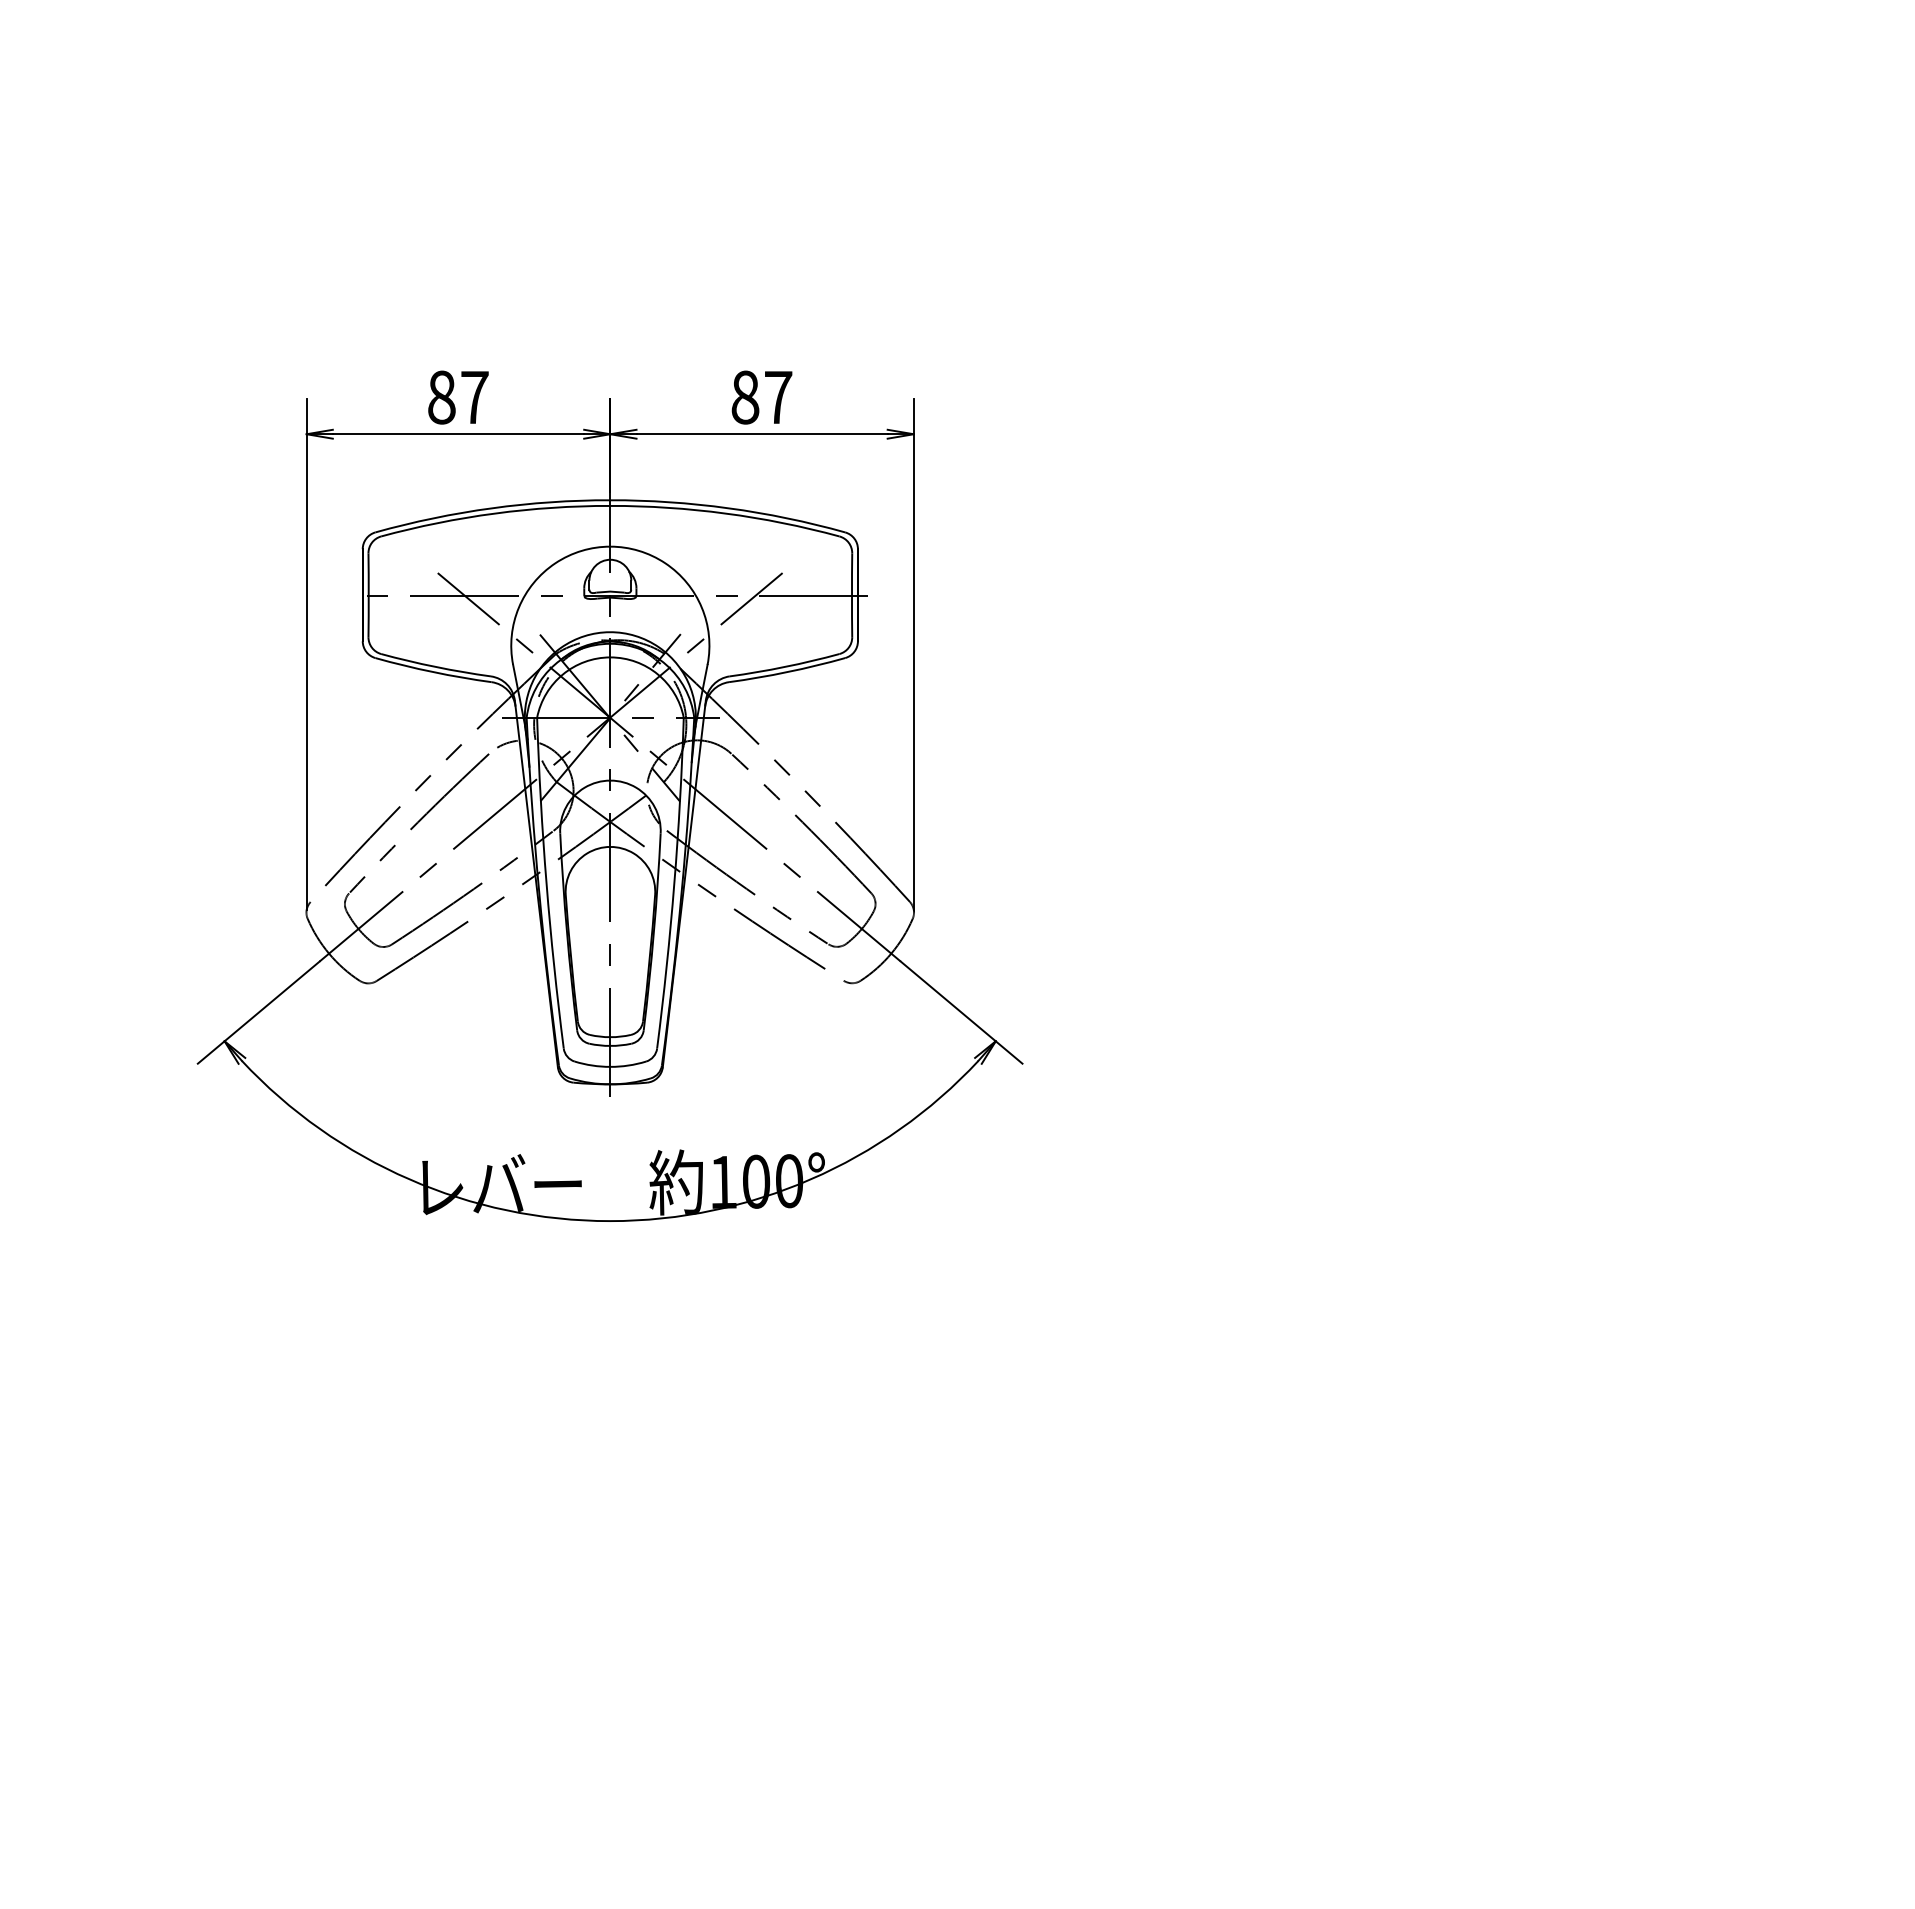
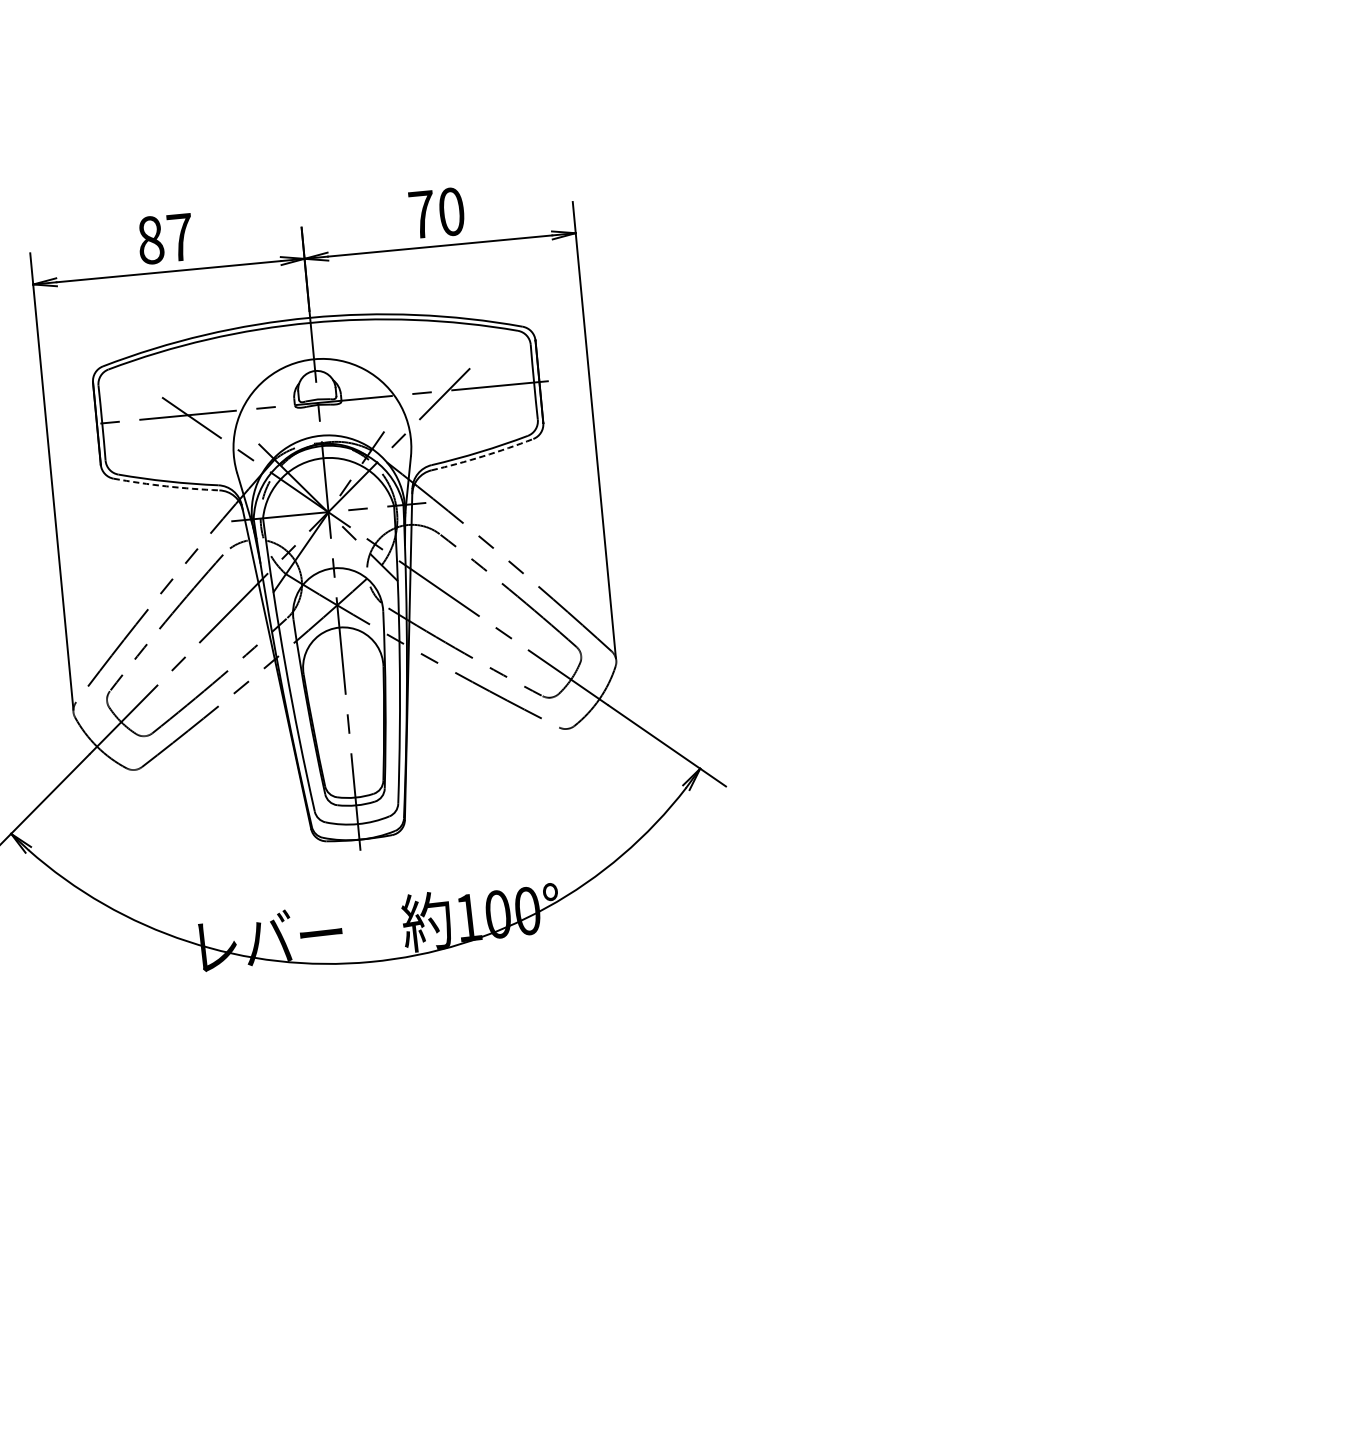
text: (761, 397) -> (436, 213), 87 -> 70
arc: (433, 672) -> (166, 486), solid -> dashed
arc: (787, 672) -> (482, 456), solid -> dashed

